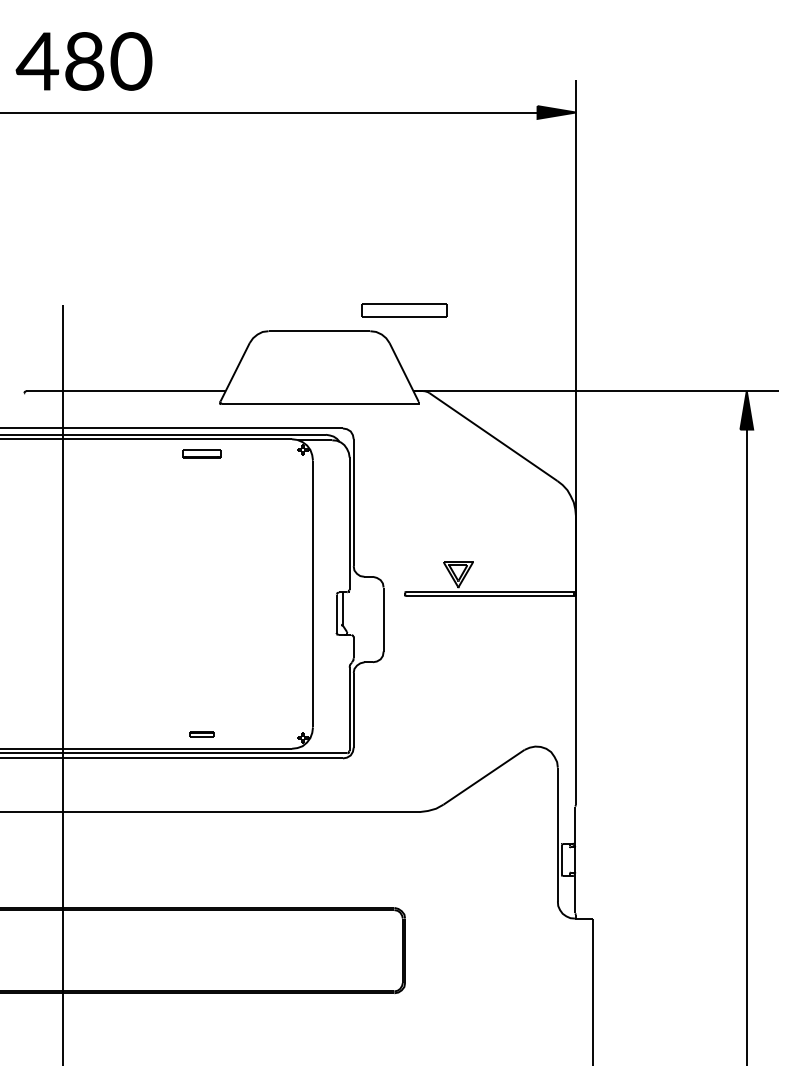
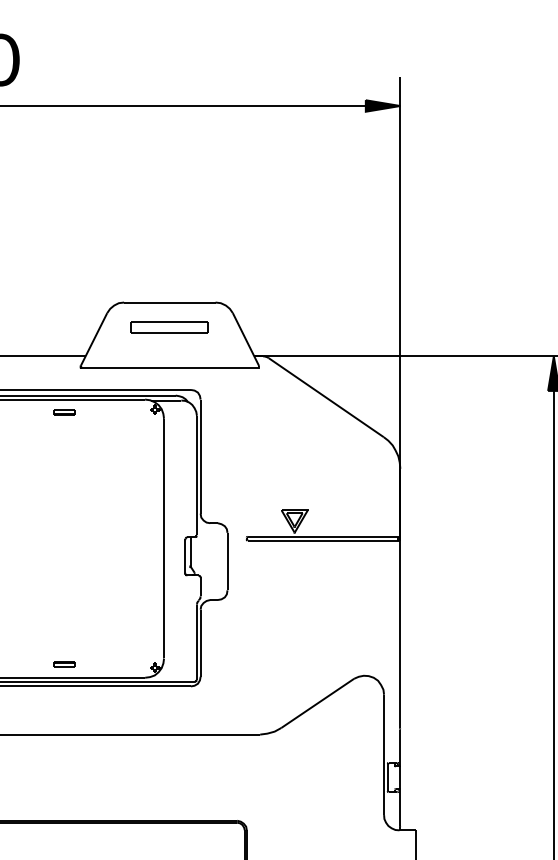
part: (404, 310) -> (169, 327), moved
part: (201, 453) -> (63, 412), size x0.62

